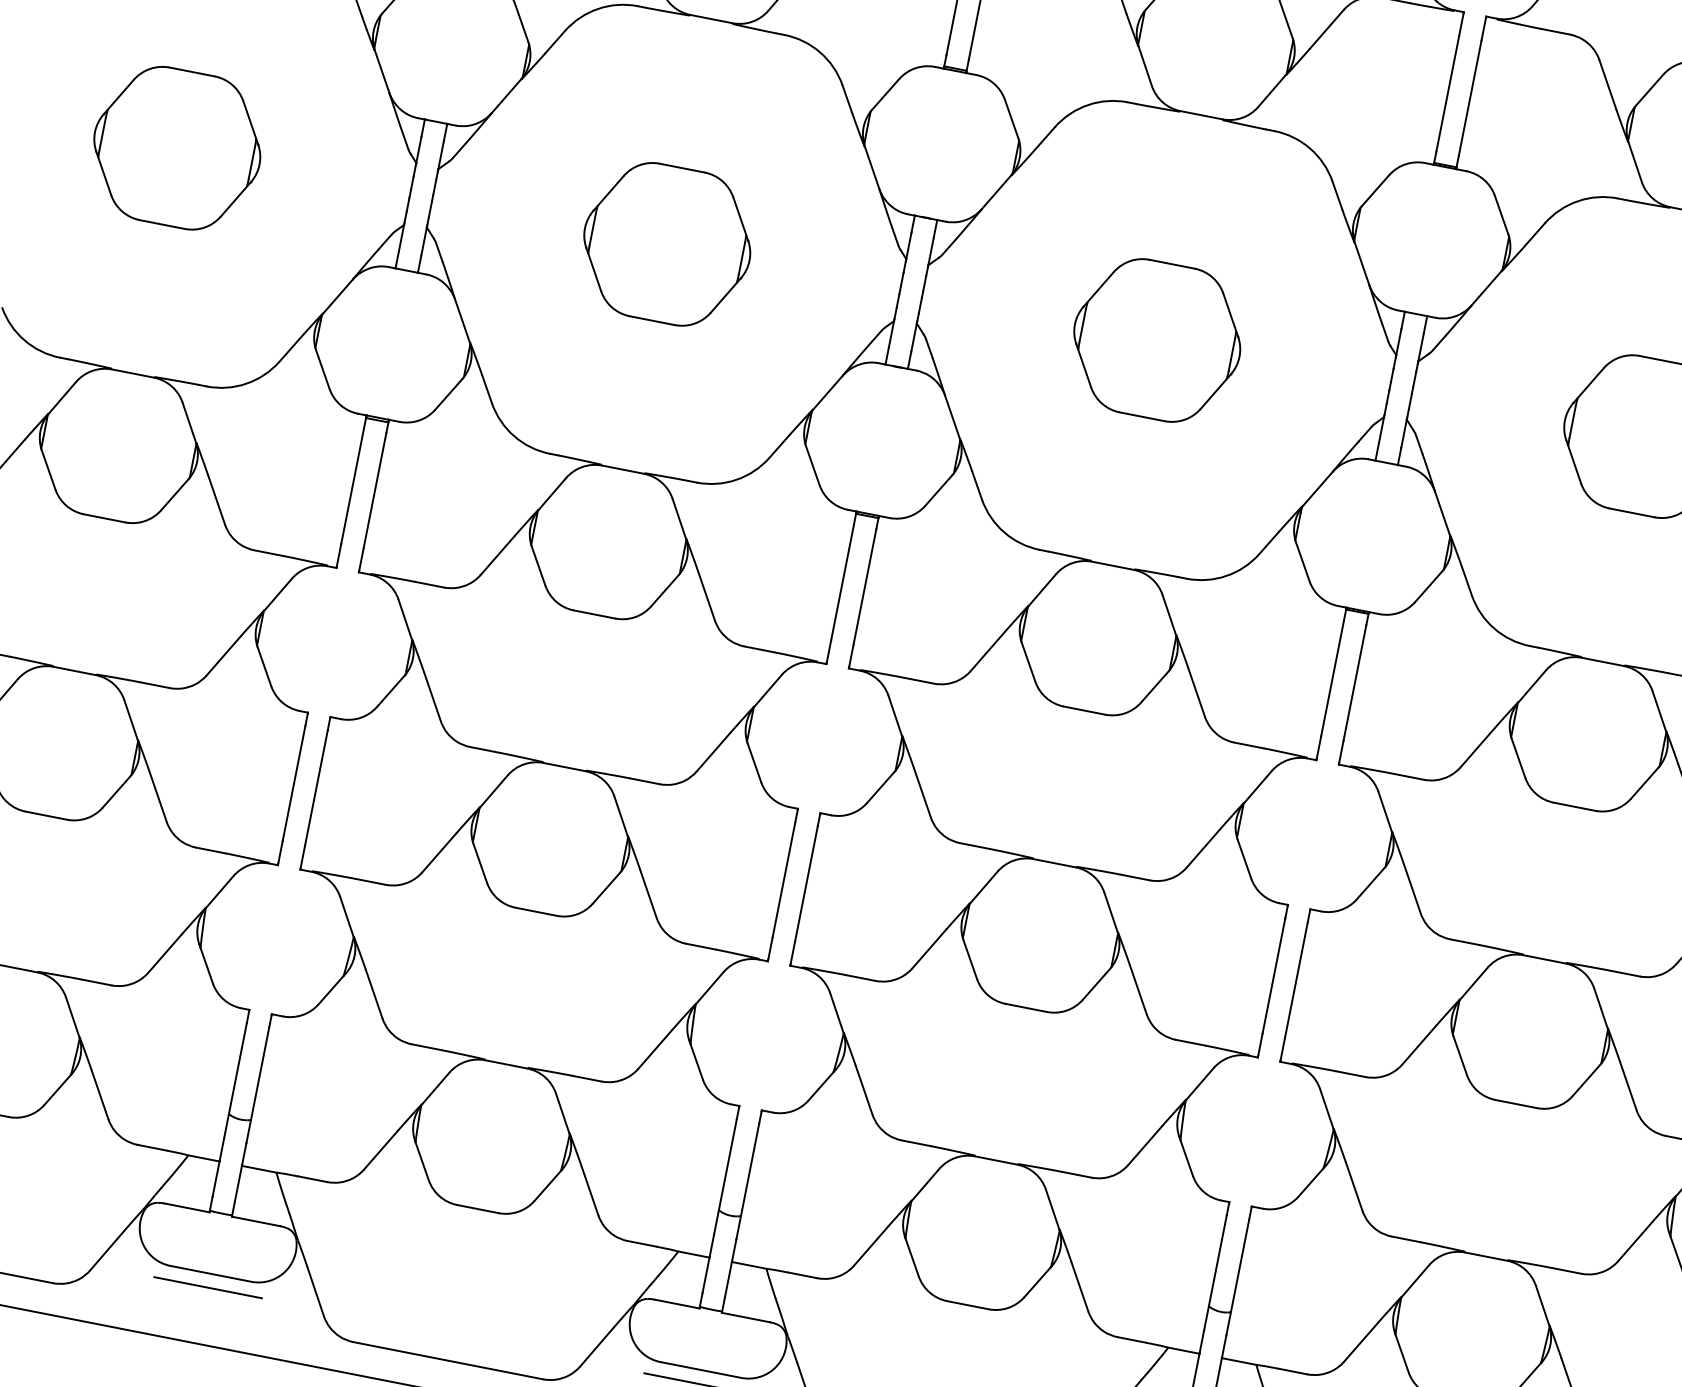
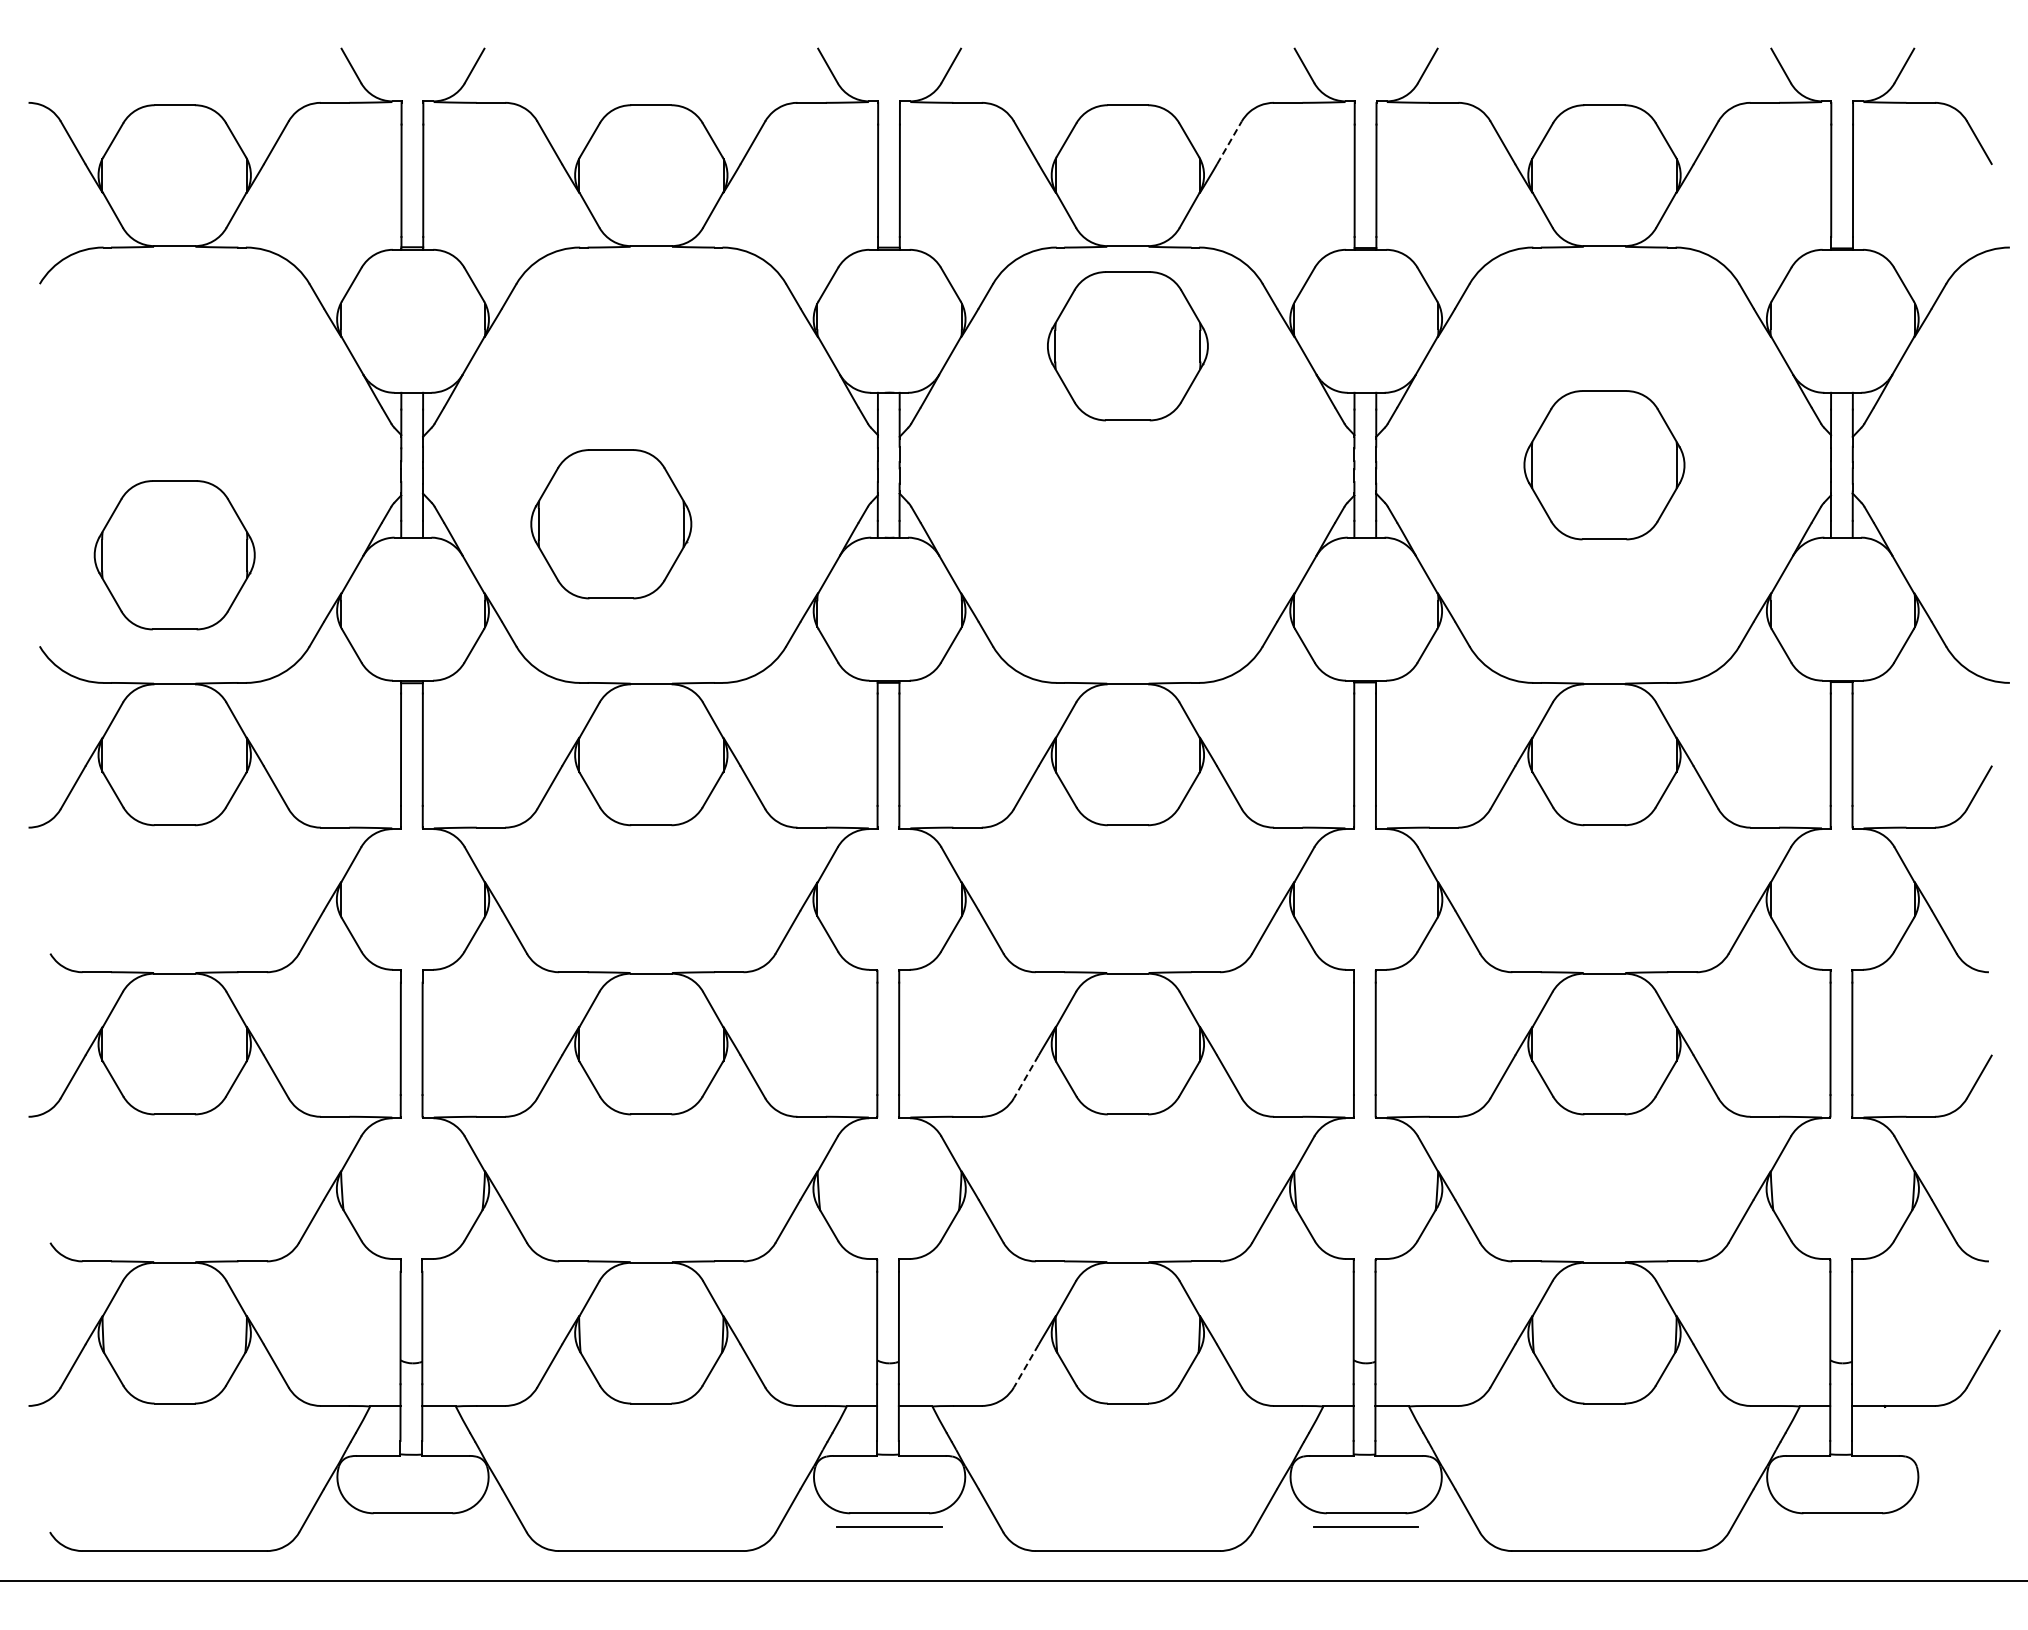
line: (1326, 29) -> (1229, 142), solid -> dashed
part: (177, 148) -> (174, 555), moved
part: (667, 244) -> (611, 524), moved
part: (1156, 340) -> (1127, 346), moved
line: (929, 948) -> (1026, 1076), solid -> dashed
line: (871, 1246) -> (1026, 1366), solid -> dashed
line: (207, 1287) -> (412, 1526), removed

